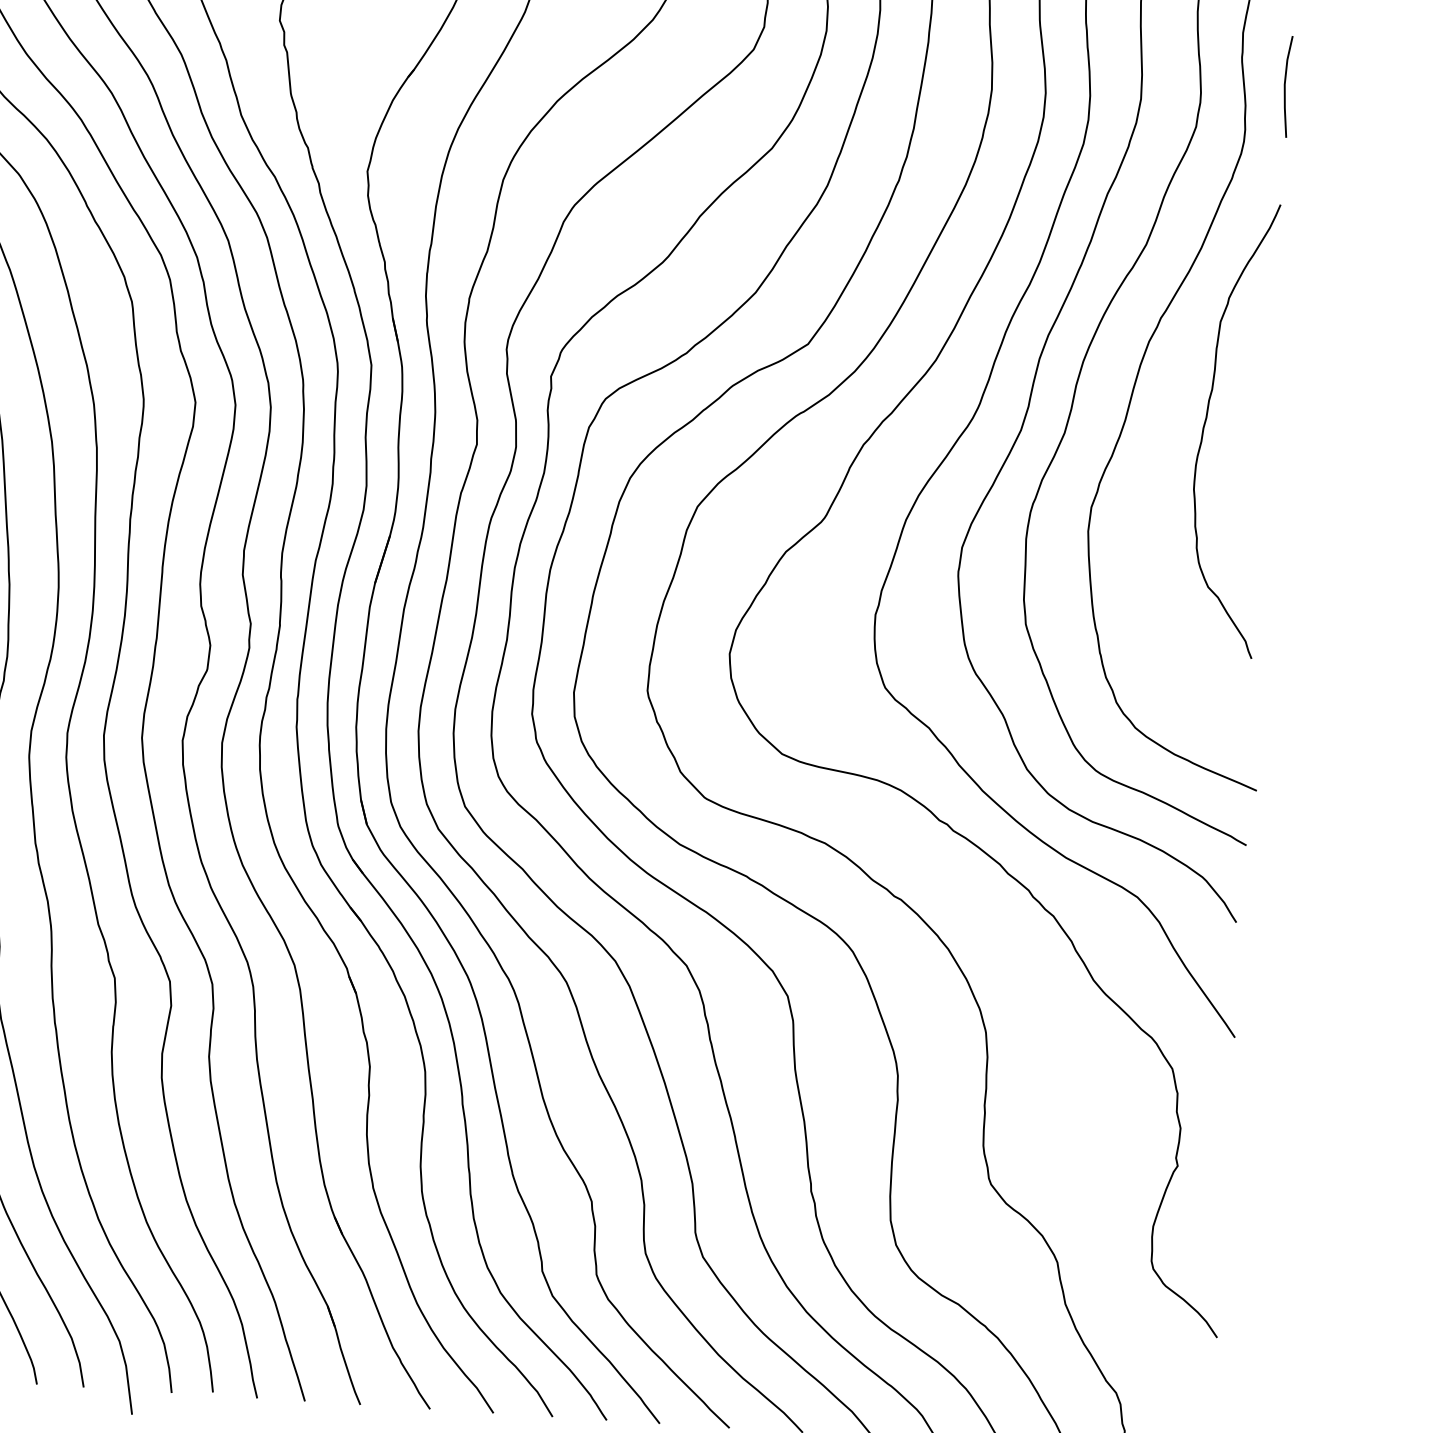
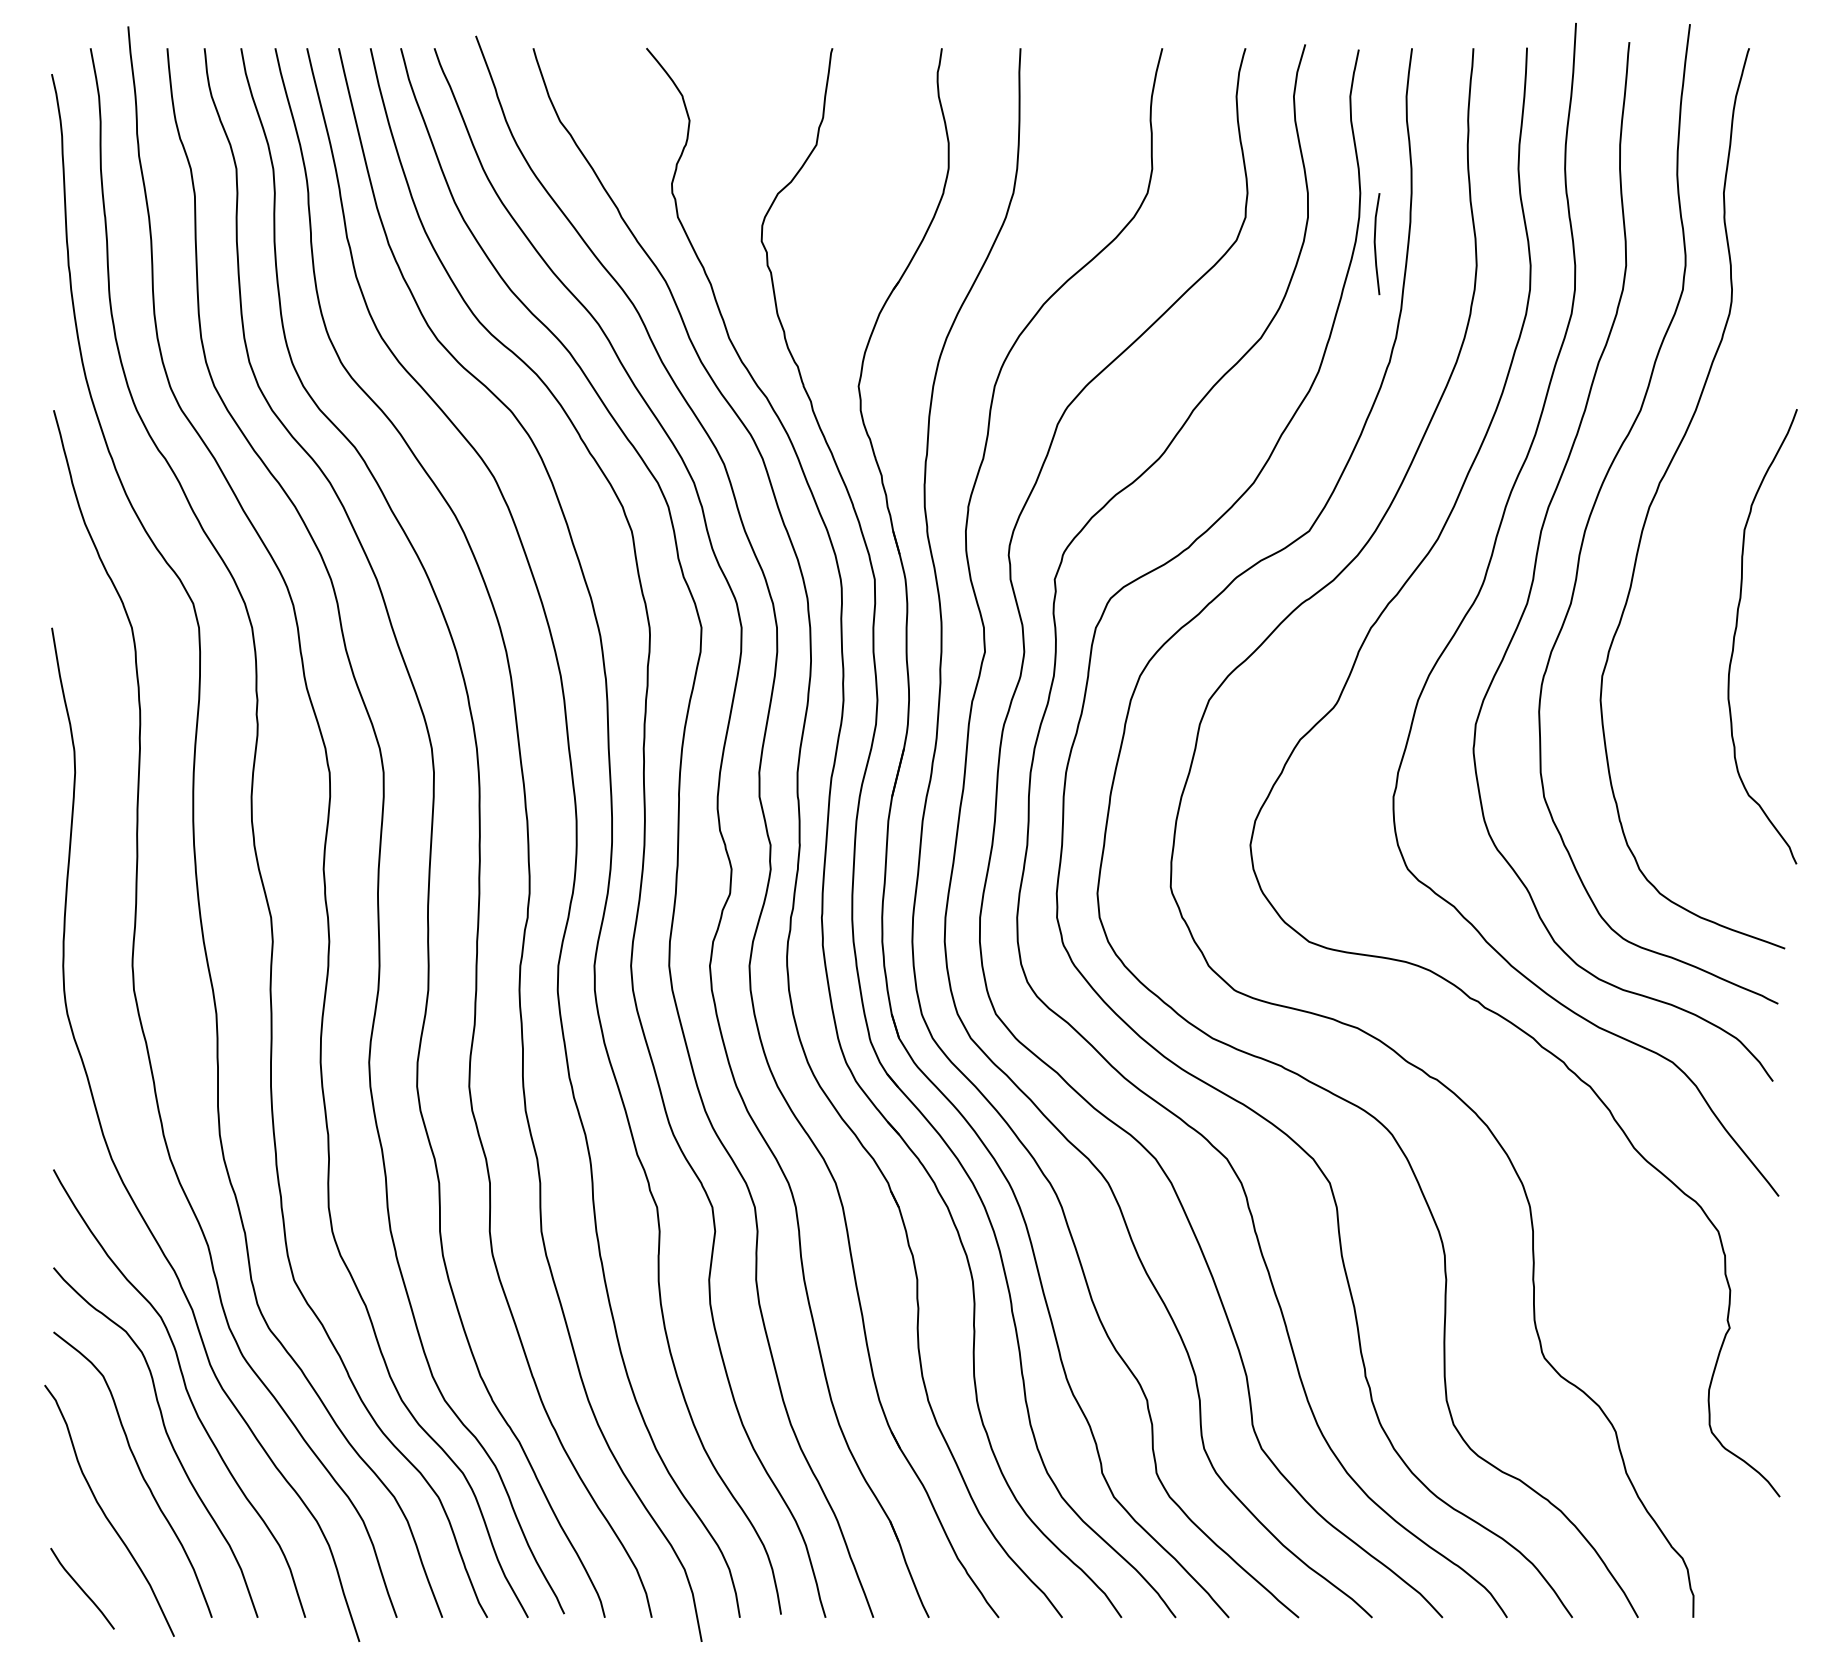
line: (1285, 87) -> (1375, 244), moved
curve: (1206, 423) -> (1736, 632), moved

